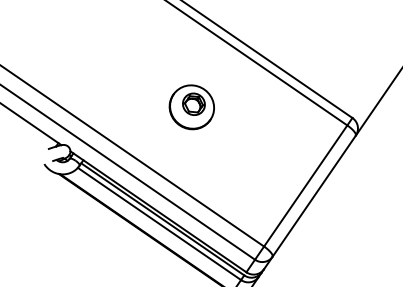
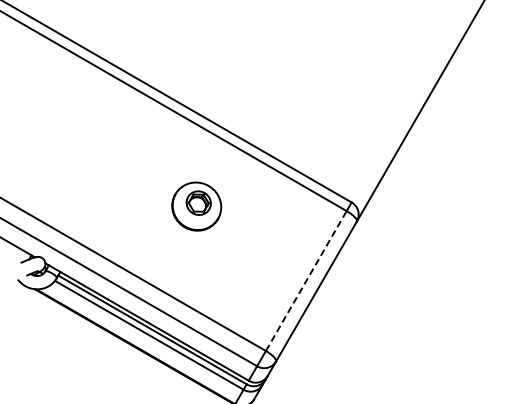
part: (191, 107) -> (196, 206), moved
line: (305, 186) -> (306, 281), solid -> dashed

